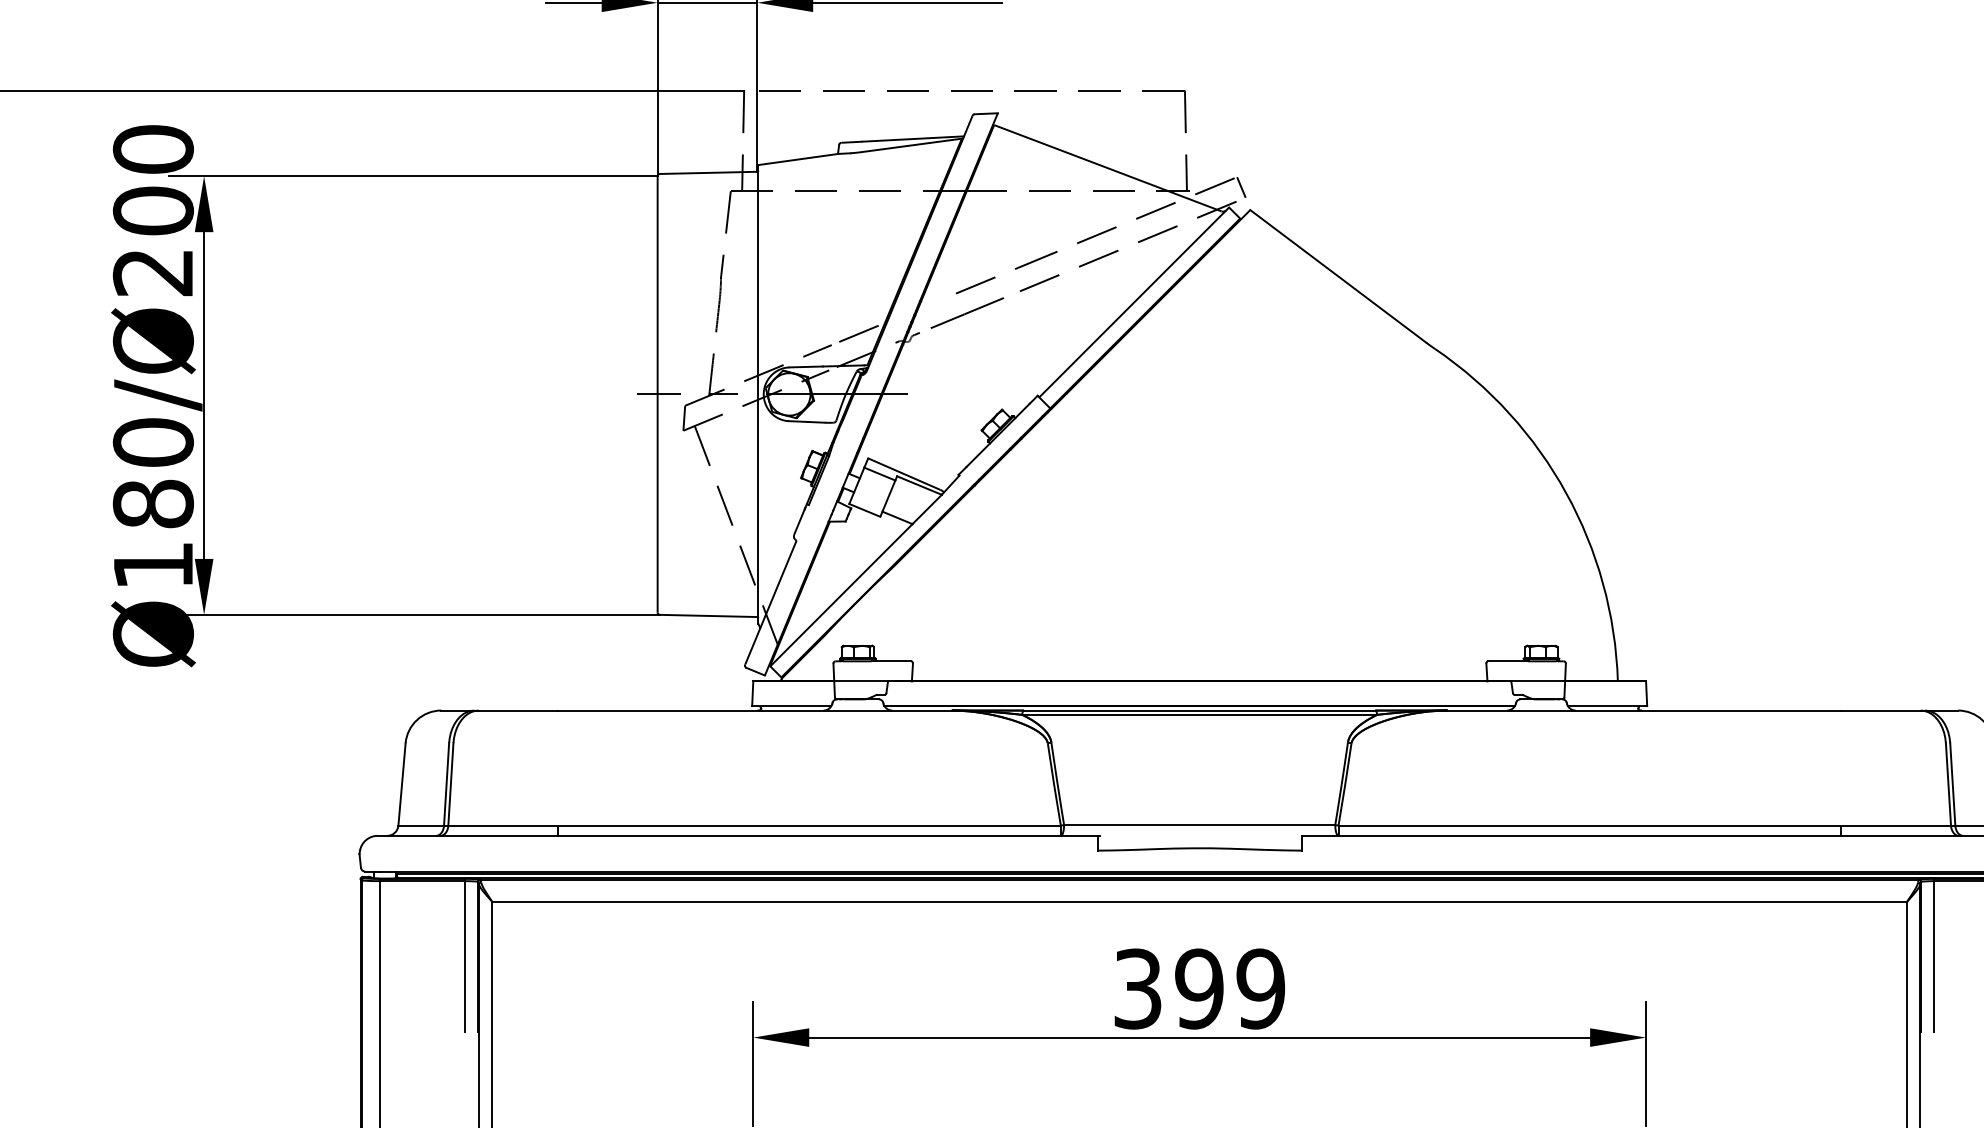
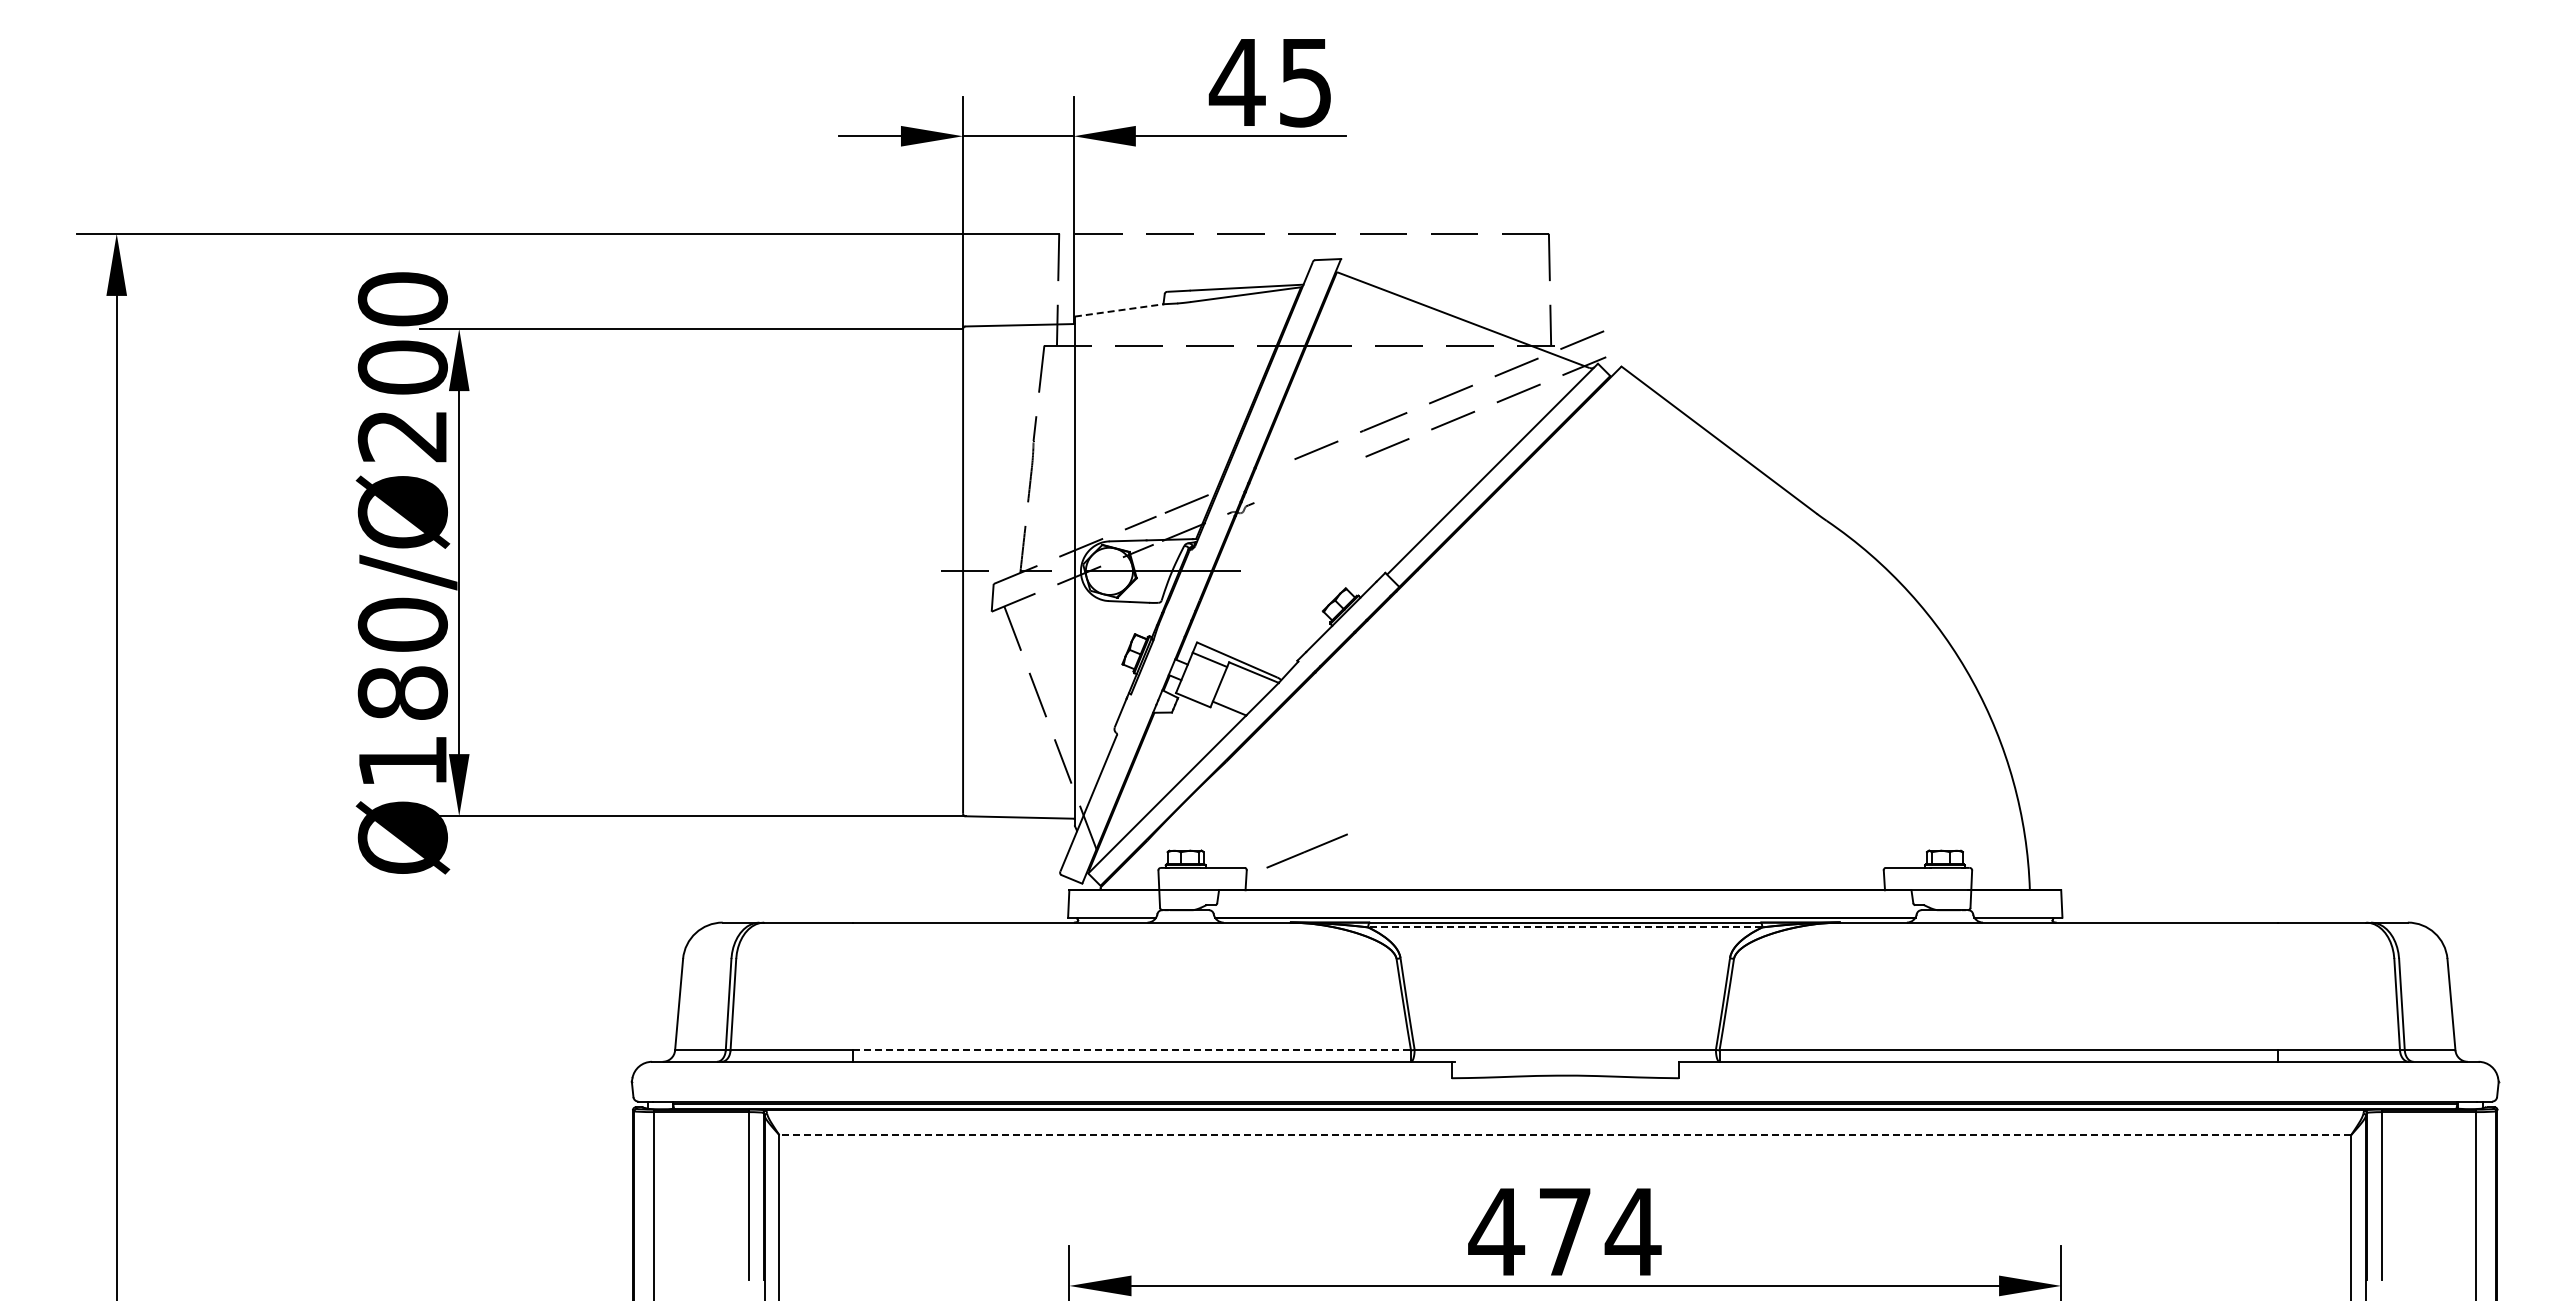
line: (798, 159) -> (1119, 310), solid -> dashed
line: (1241, 187) -> (1611, 341), removed
line: (966, 312) -> (1306, 850), moved
line: (1198, 714) -> (1564, 927), solid -> dashed
line: (810, 825) -> (1132, 1050), solid -> dashed
line: (1199, 902) -> (1565, 1135), solid -> dashed
text: (1198, 989) -> (1564, 1232), 399 -> 474

